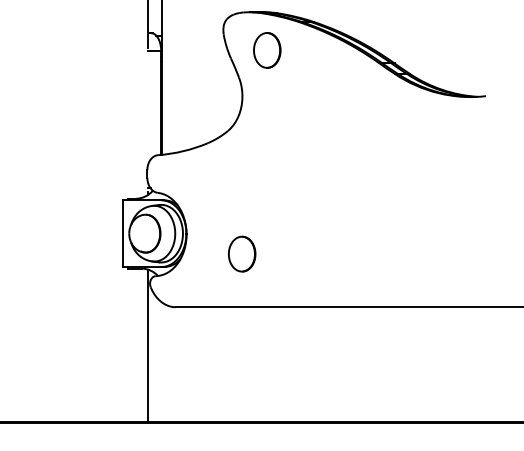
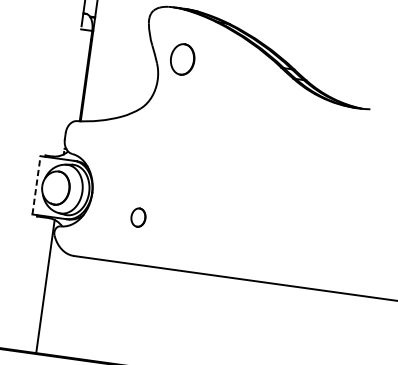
part: (267, 50) -> (182, 59), moved
line: (122, 233) -> (36, 185), solid -> dashed
part: (242, 253) -> (138, 217), size x0.6

